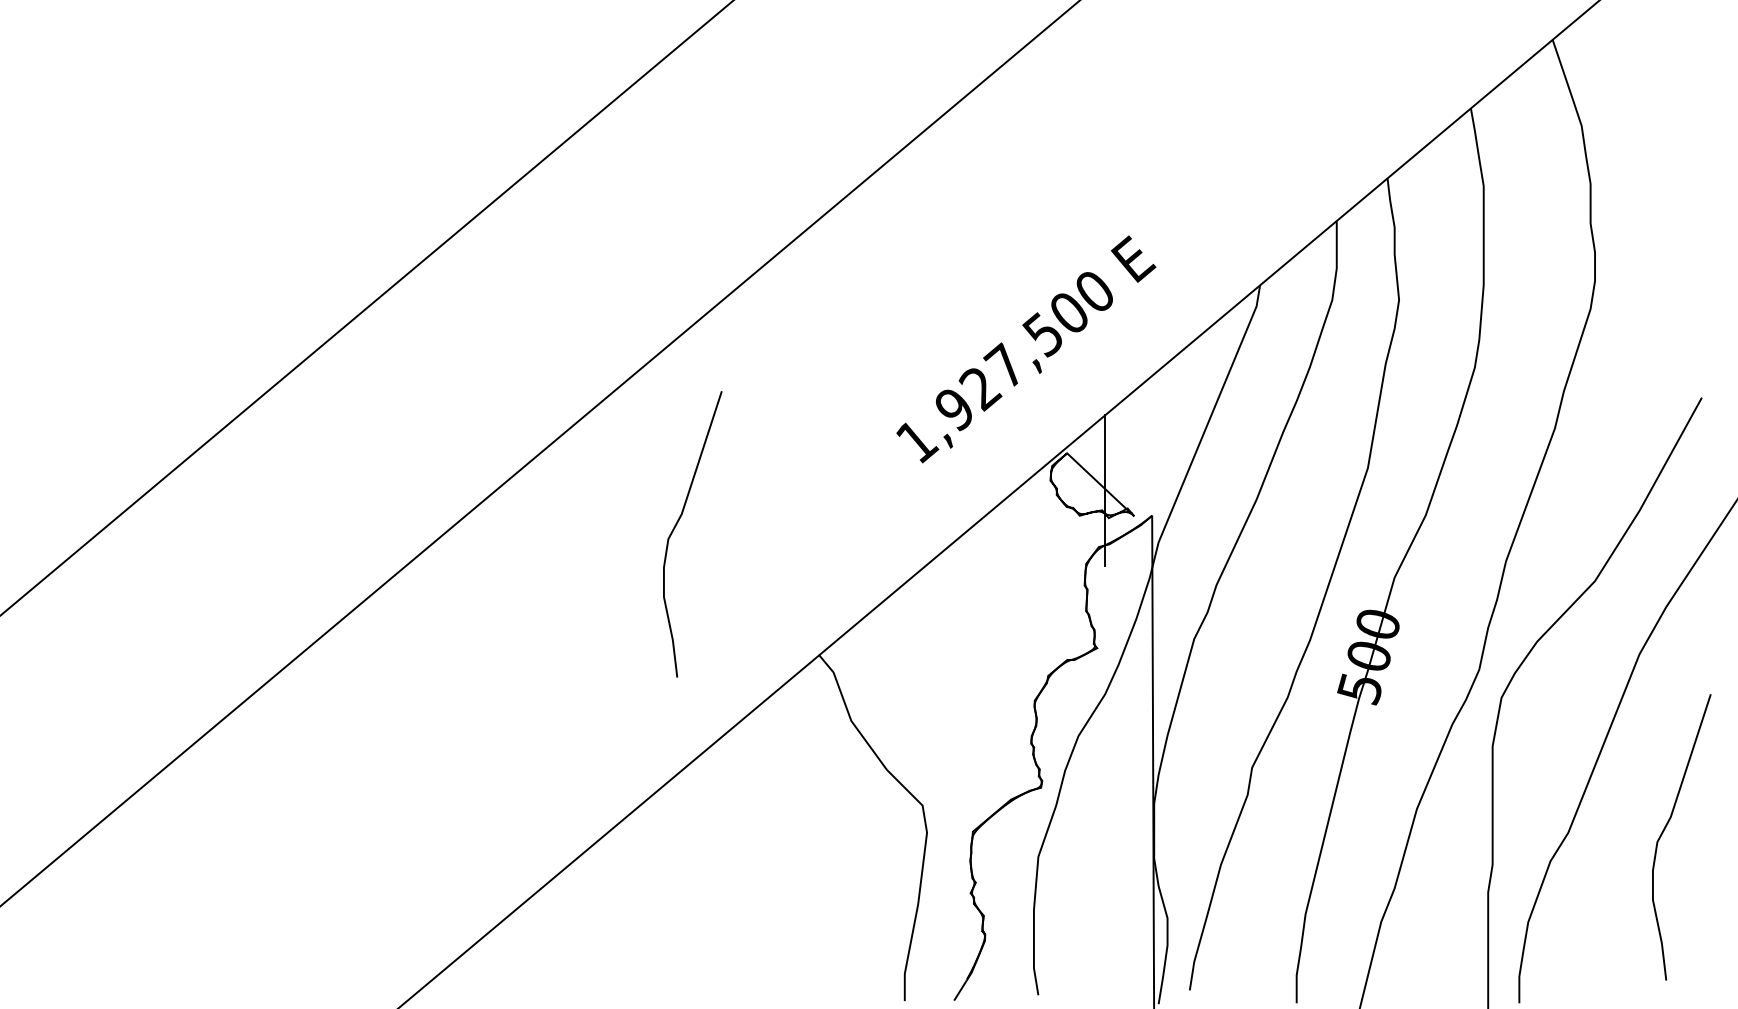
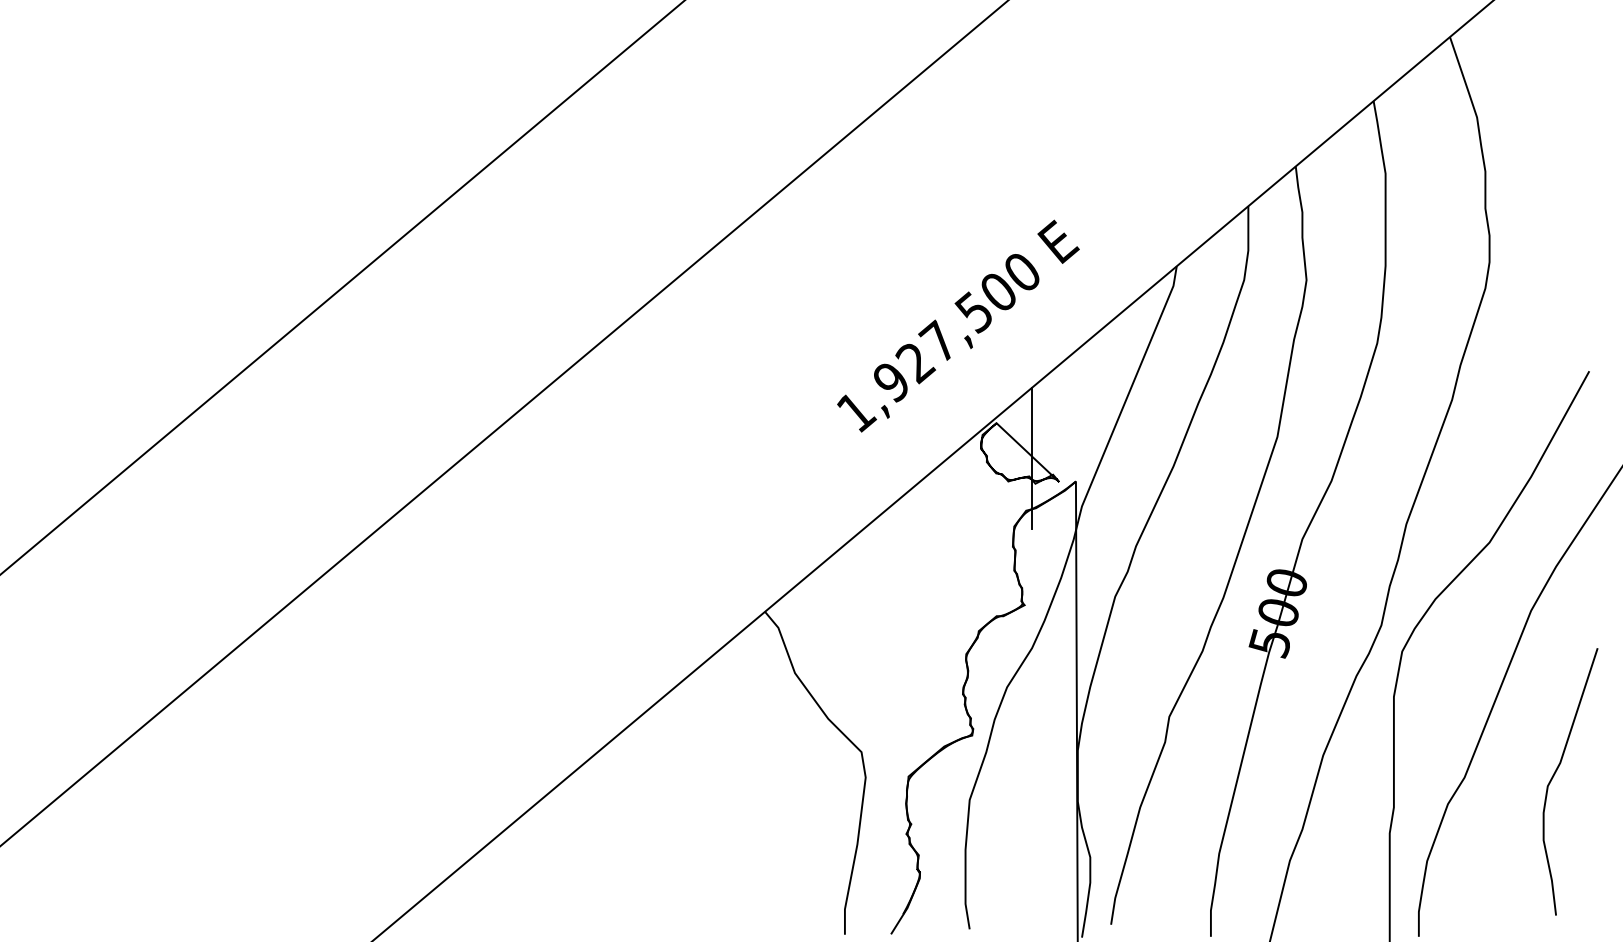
curve: (676, 526) -> (631, 491), removed

